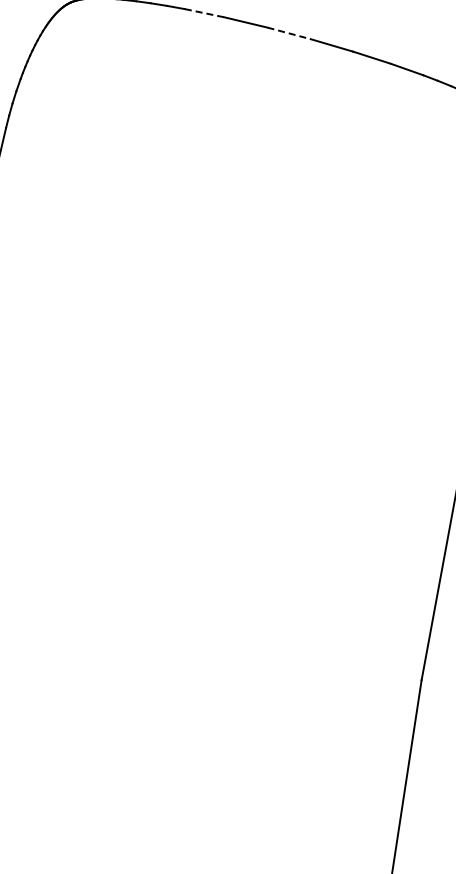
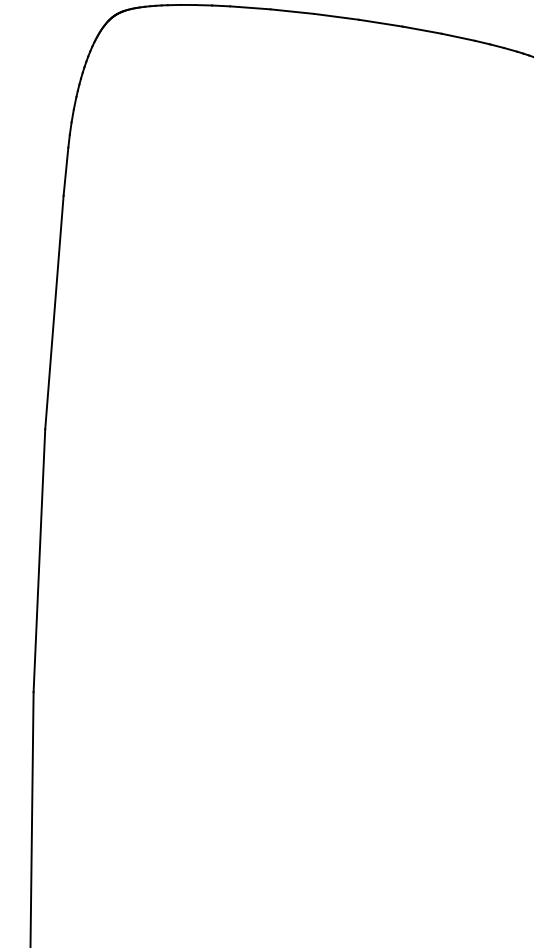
line: (204, 12) -> (250, 7), dashed -> solid
line: (290, 33) -> (337, 16), dashed -> solid

